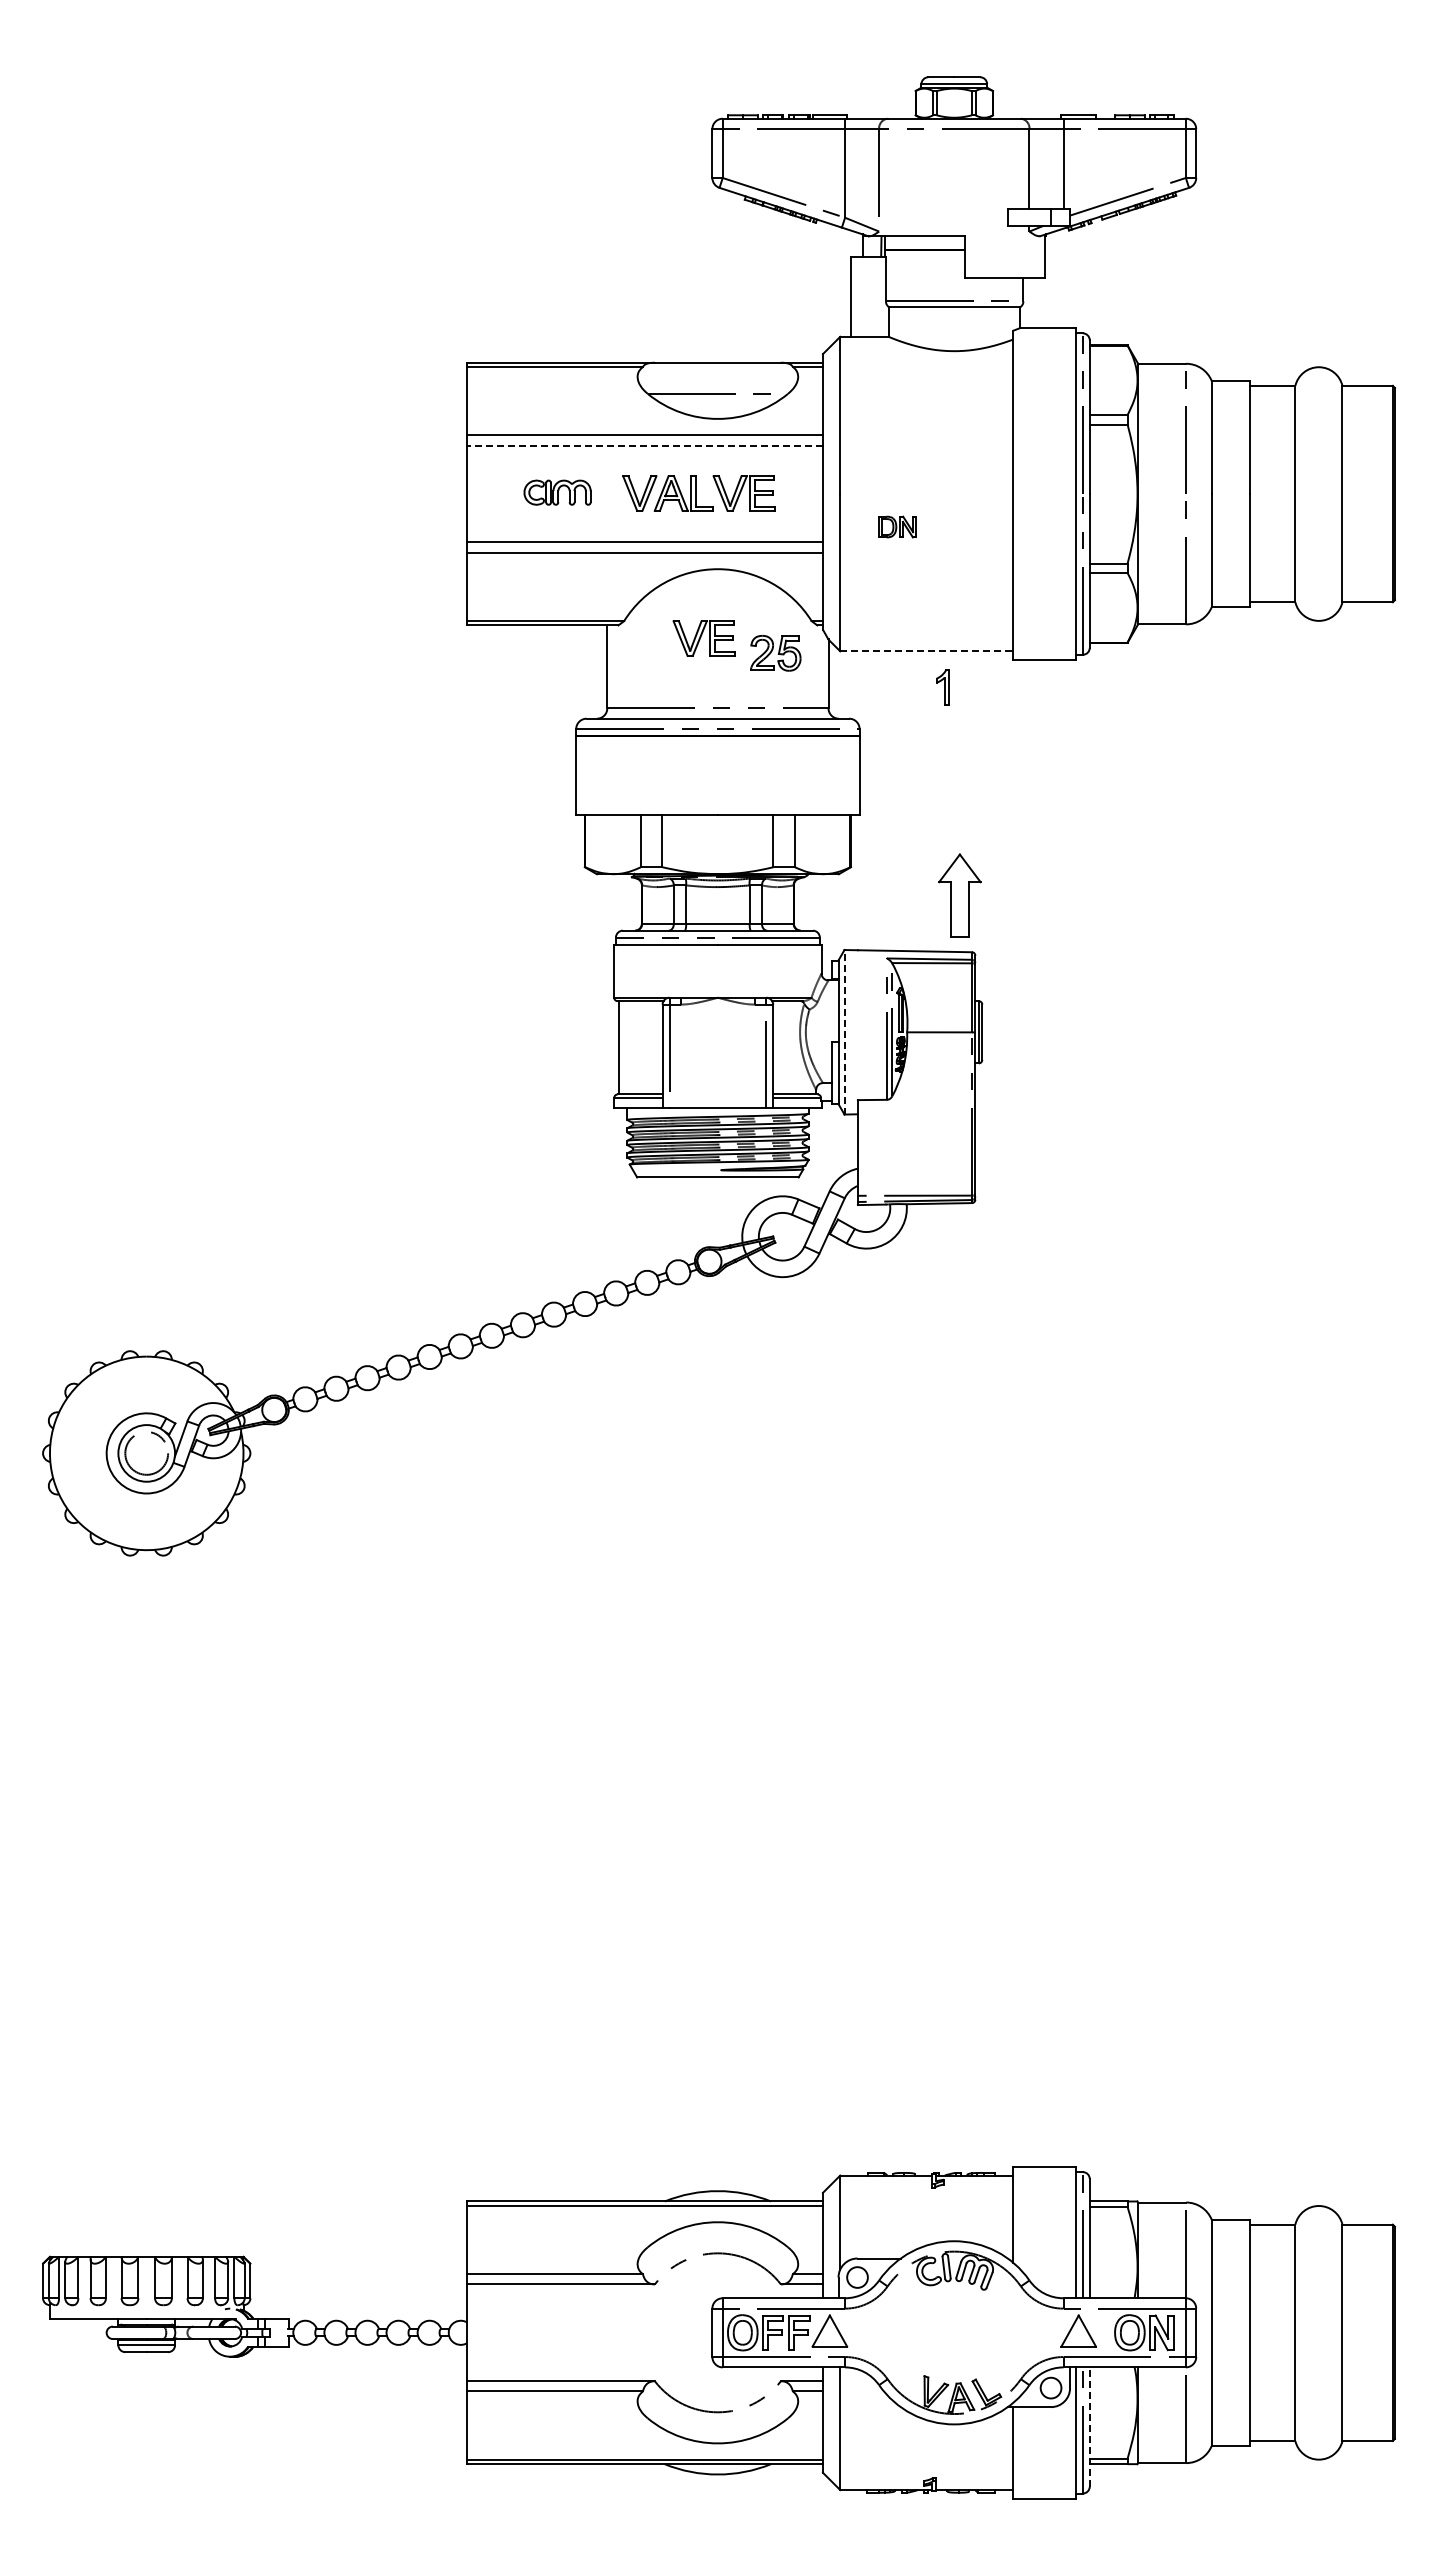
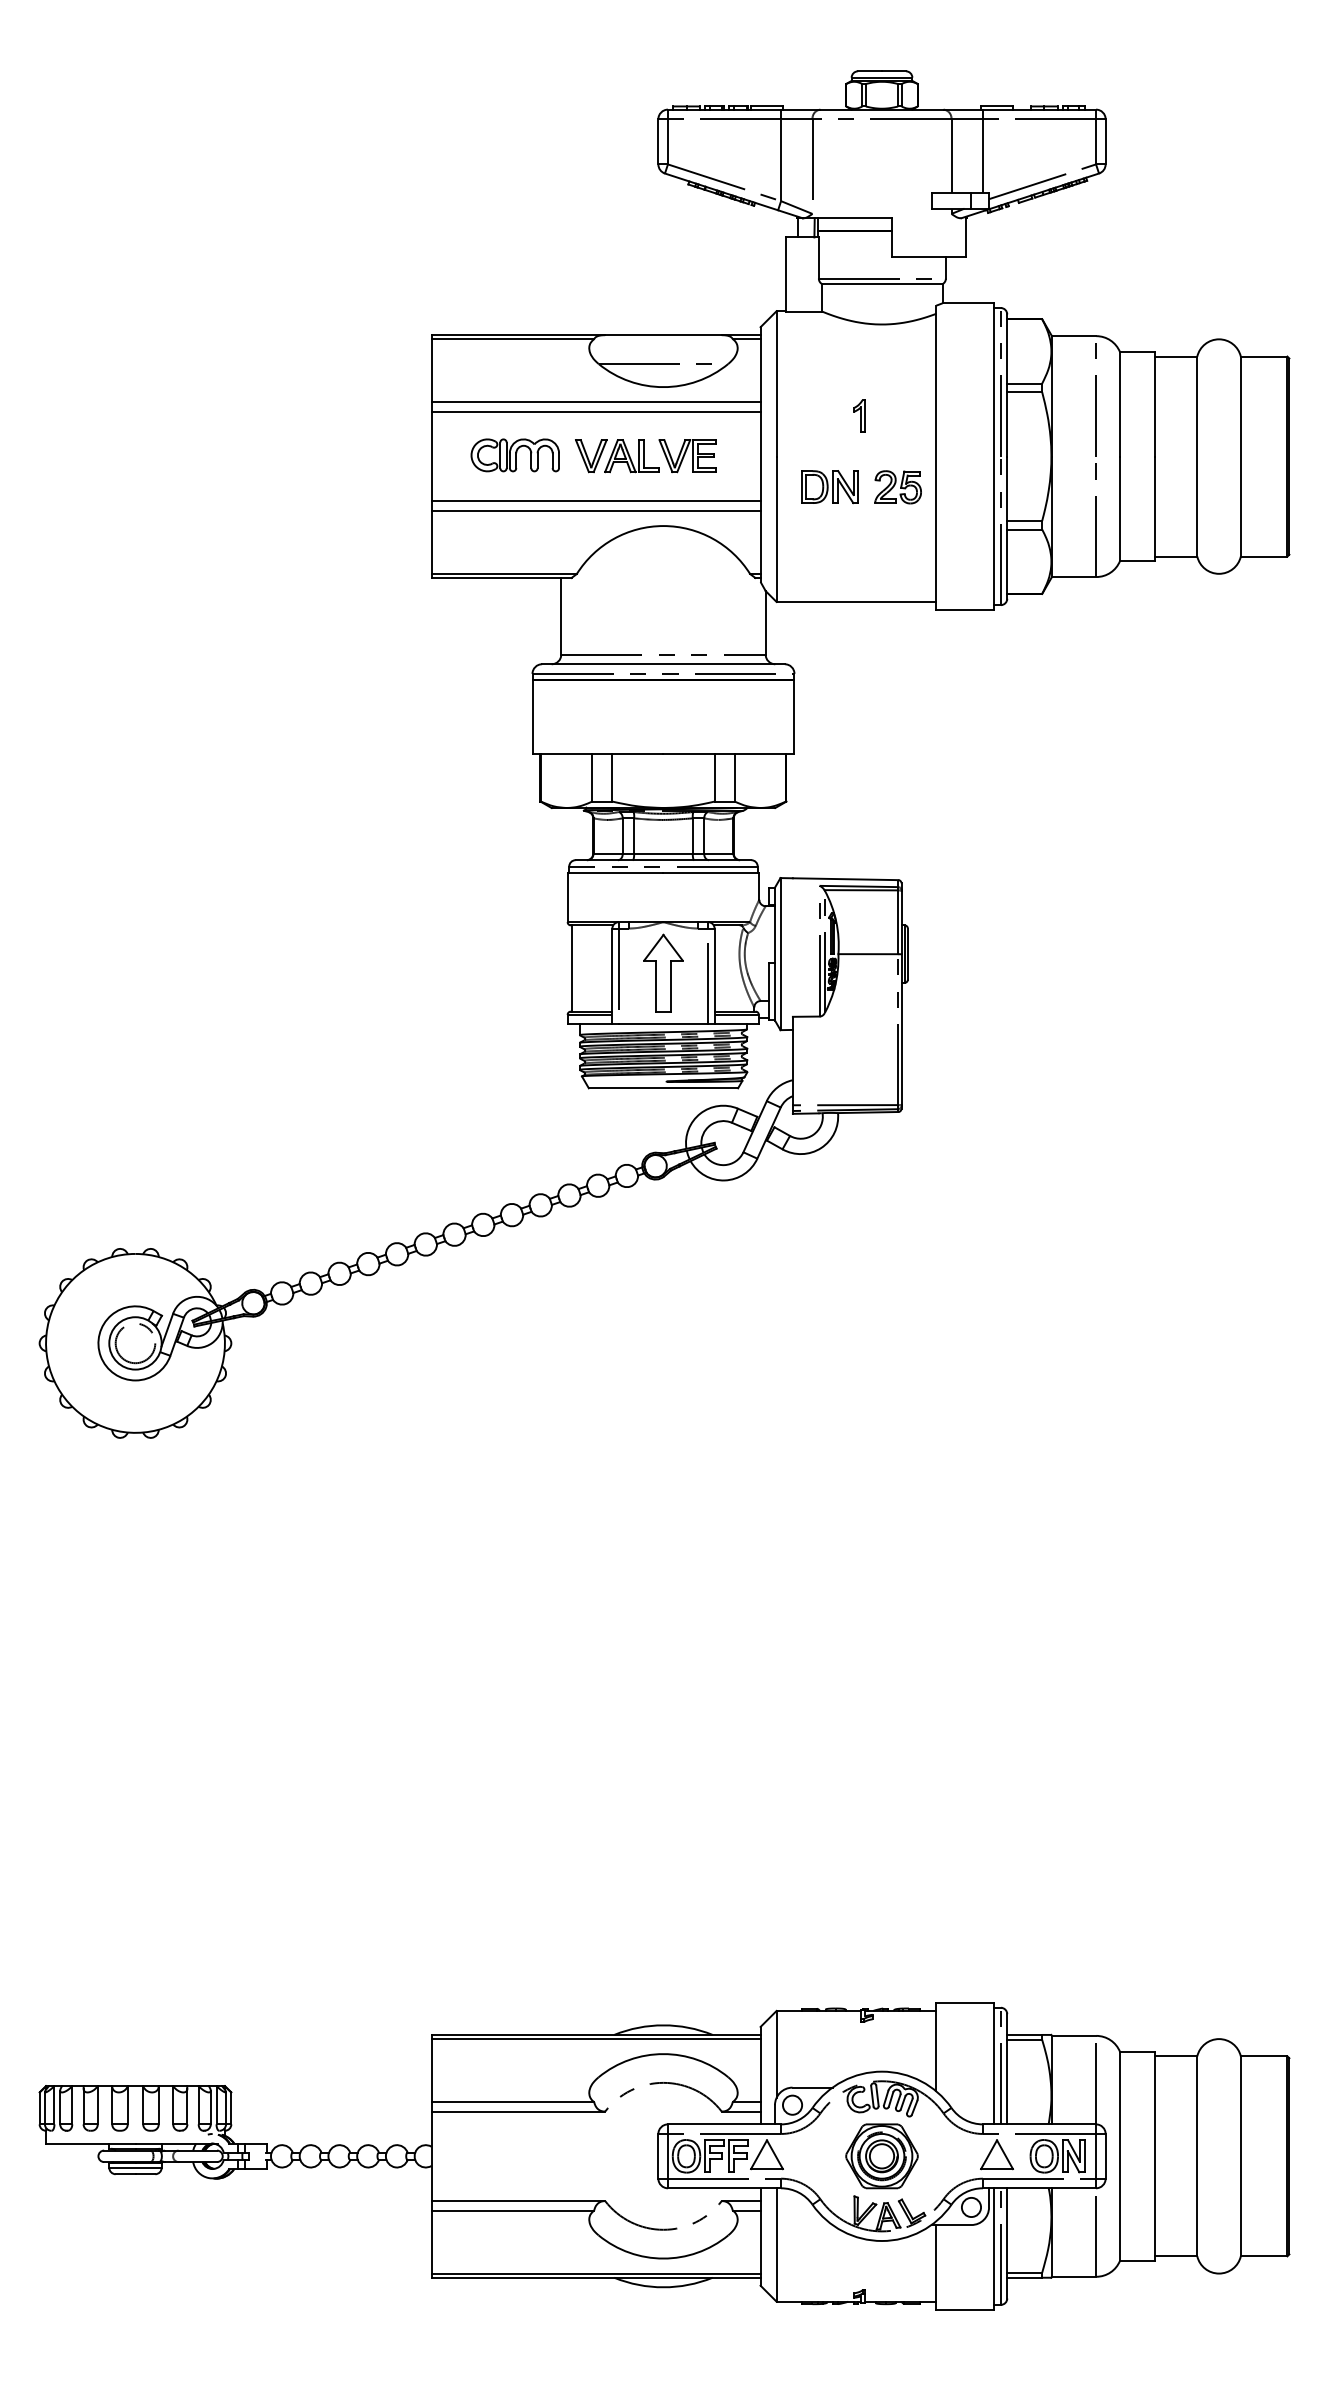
line: (644, 445) -> (595, 411), dashed -> solid
part: (557, 492) -> (515, 455), size x1.43
part: (897, 526) -> (829, 486), size x1.67
part: (703, 638) -> (650, 590), removed
line: (927, 651) -> (857, 602), dashed -> solid
part: (775, 653) -> (897, 487), moved
part: (942, 687) -> (859, 416), moved
part: (959, 895) -> (663, 972), moved
line: (844, 1031) -> (780, 953), dashed -> solid
part: (953, 2332) -> (881, 2156), added
line: (1089, 2427) -> (1006, 2243), dashed -> solid

